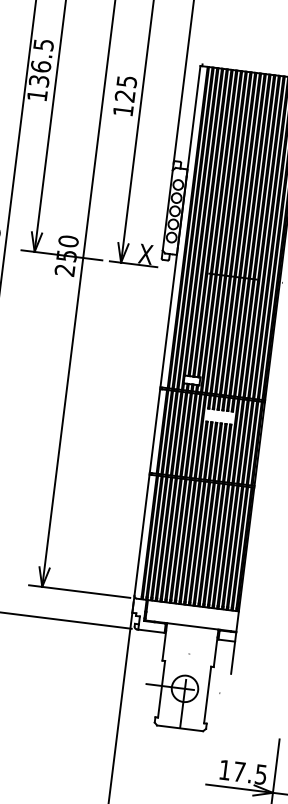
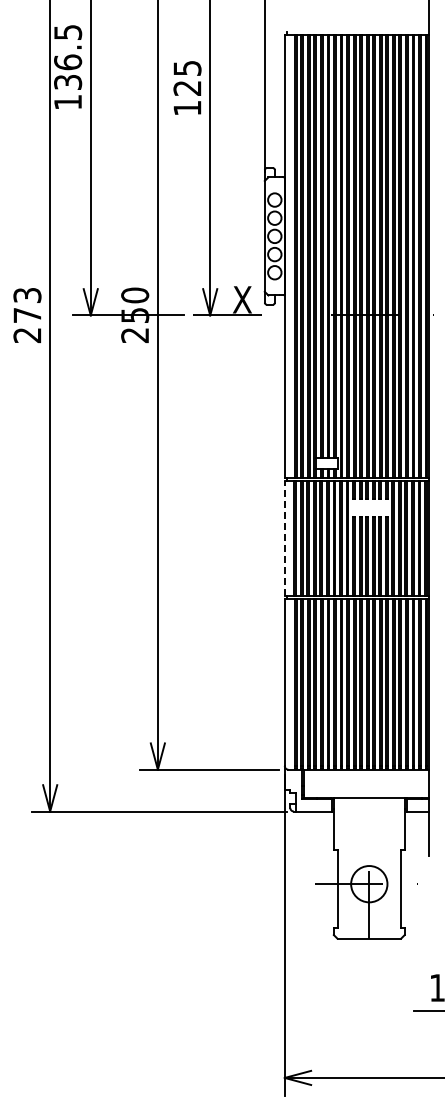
line: (154, 430) -> (284, 538), solid -> dashed

